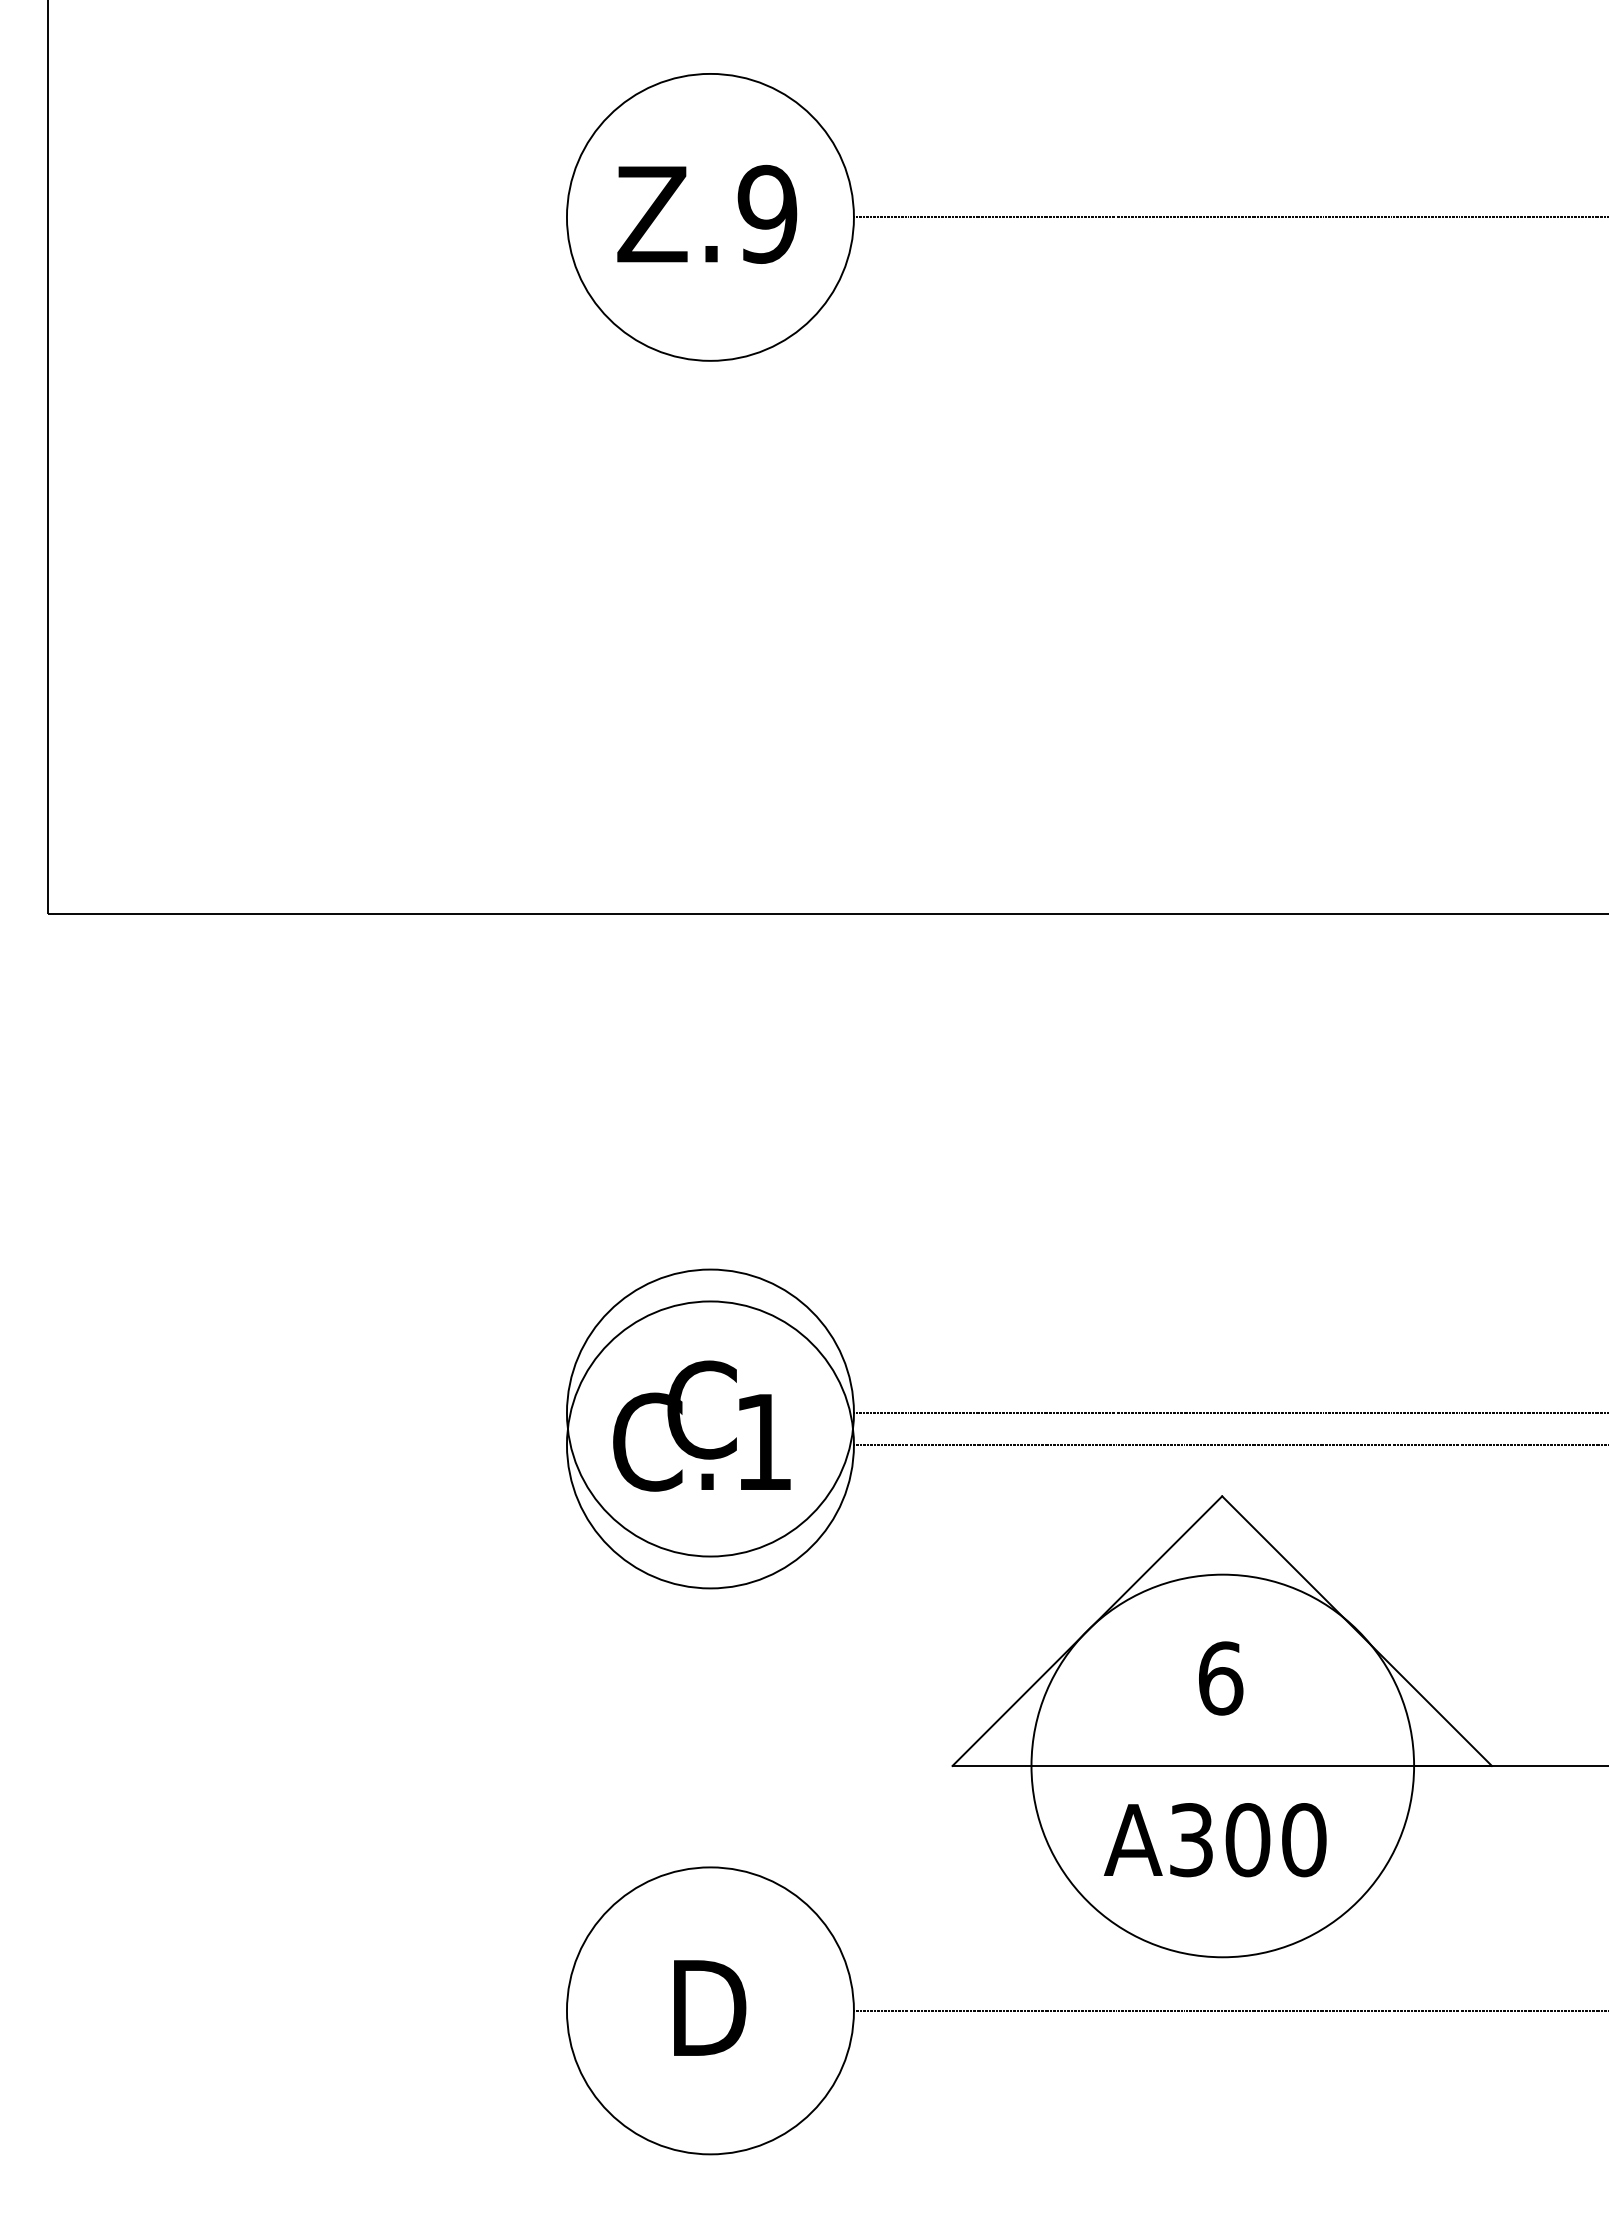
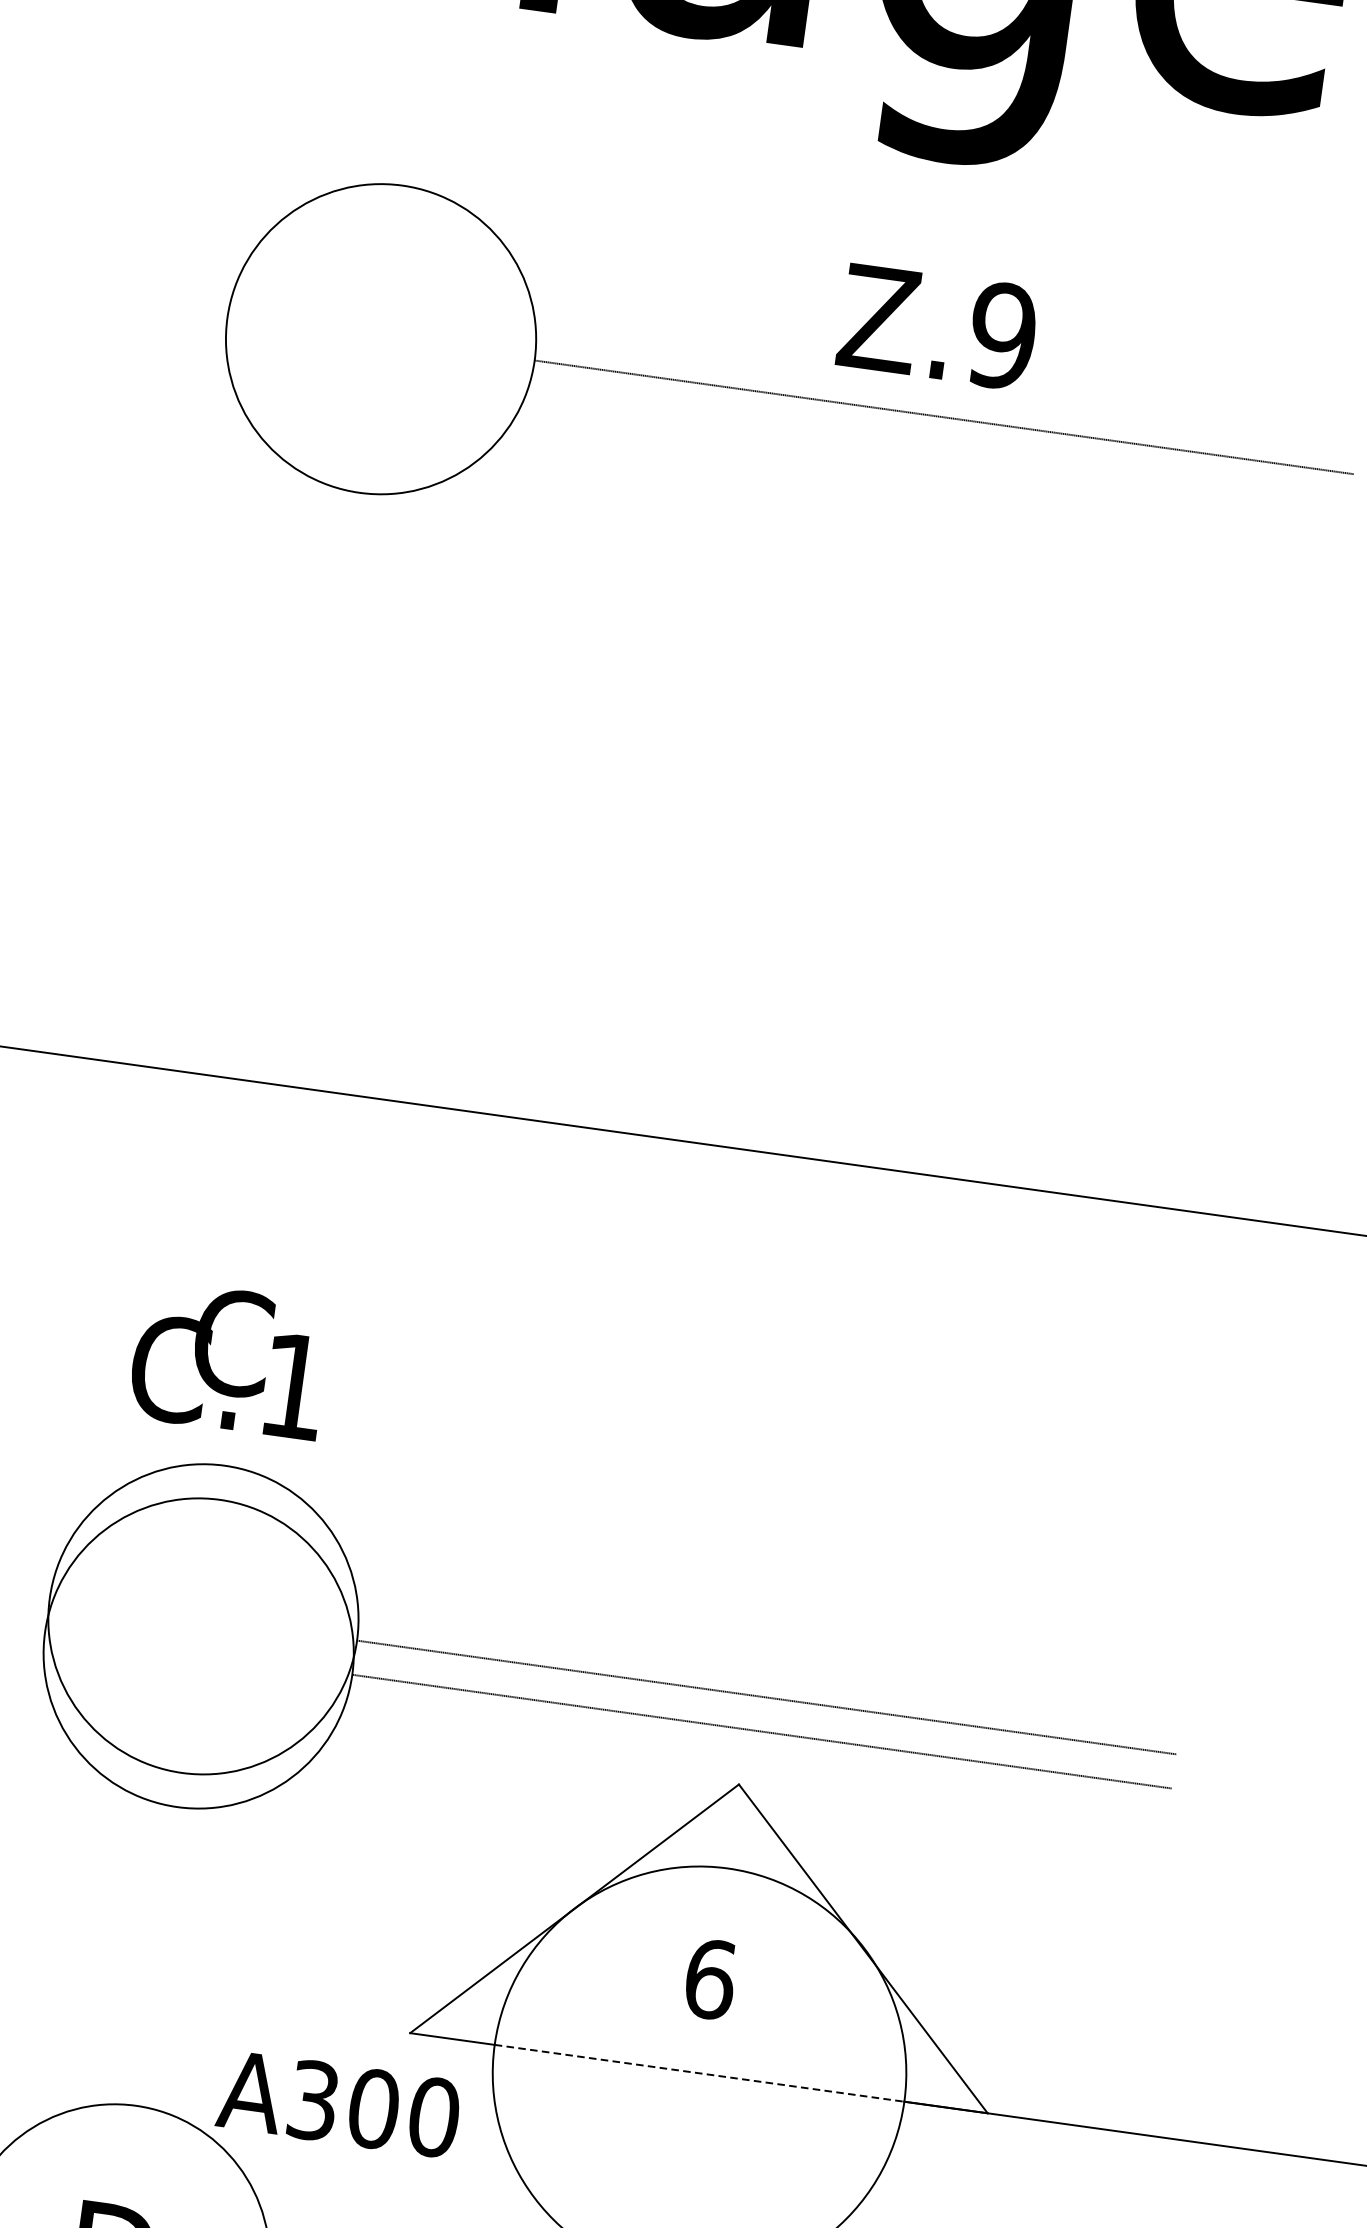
text: (707, 213) -> (938, 326), moved
text: (701, 1425) -> (229, 1359), moved
line: (1223, 1765) -> (700, 2072), solid -> dashed
text: (1215, 1840) -> (339, 2104), moved

